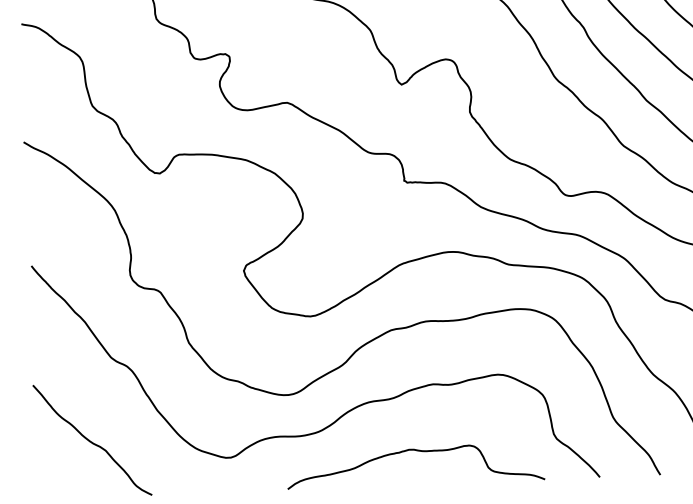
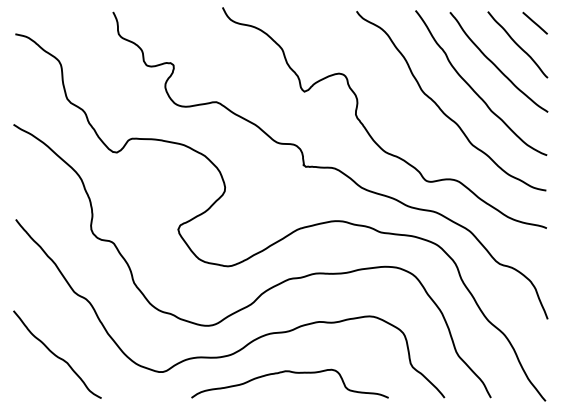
curve: (419, 452) -> (293, 373), moved

